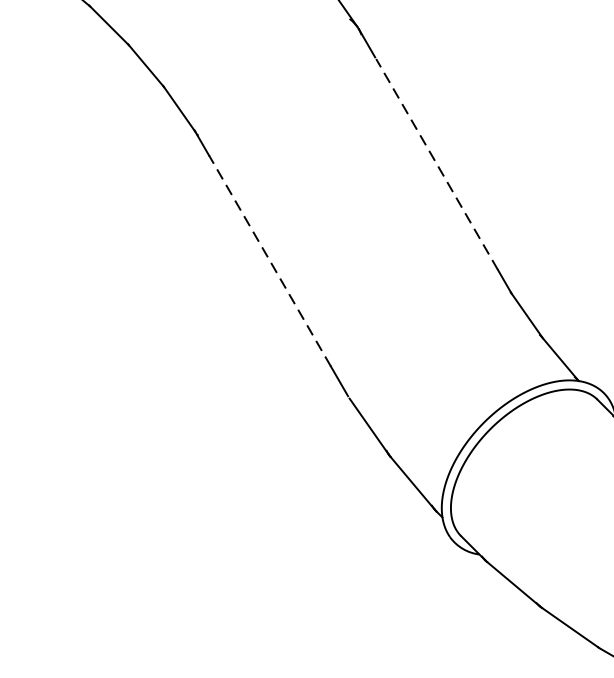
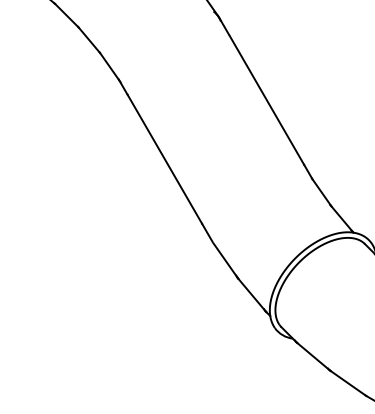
line: (436, 163) -> (266, 99), dashed -> solid
line: (269, 259) -> (164, 158), dashed -> solid

